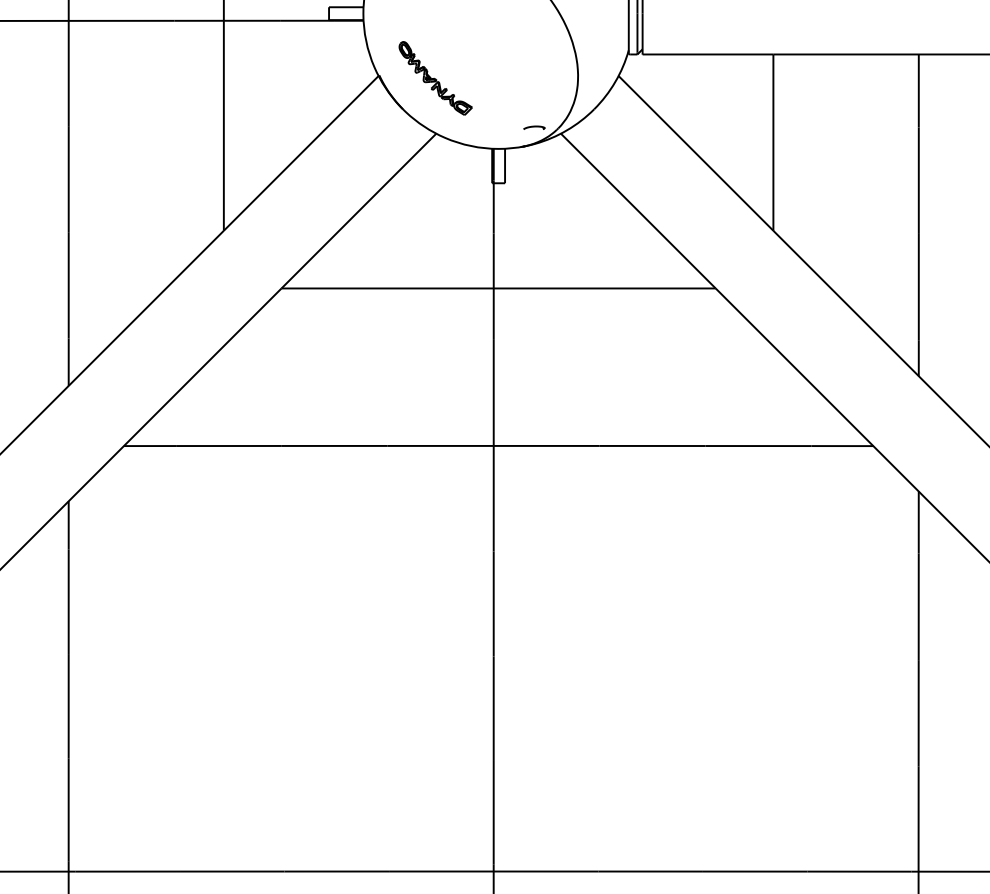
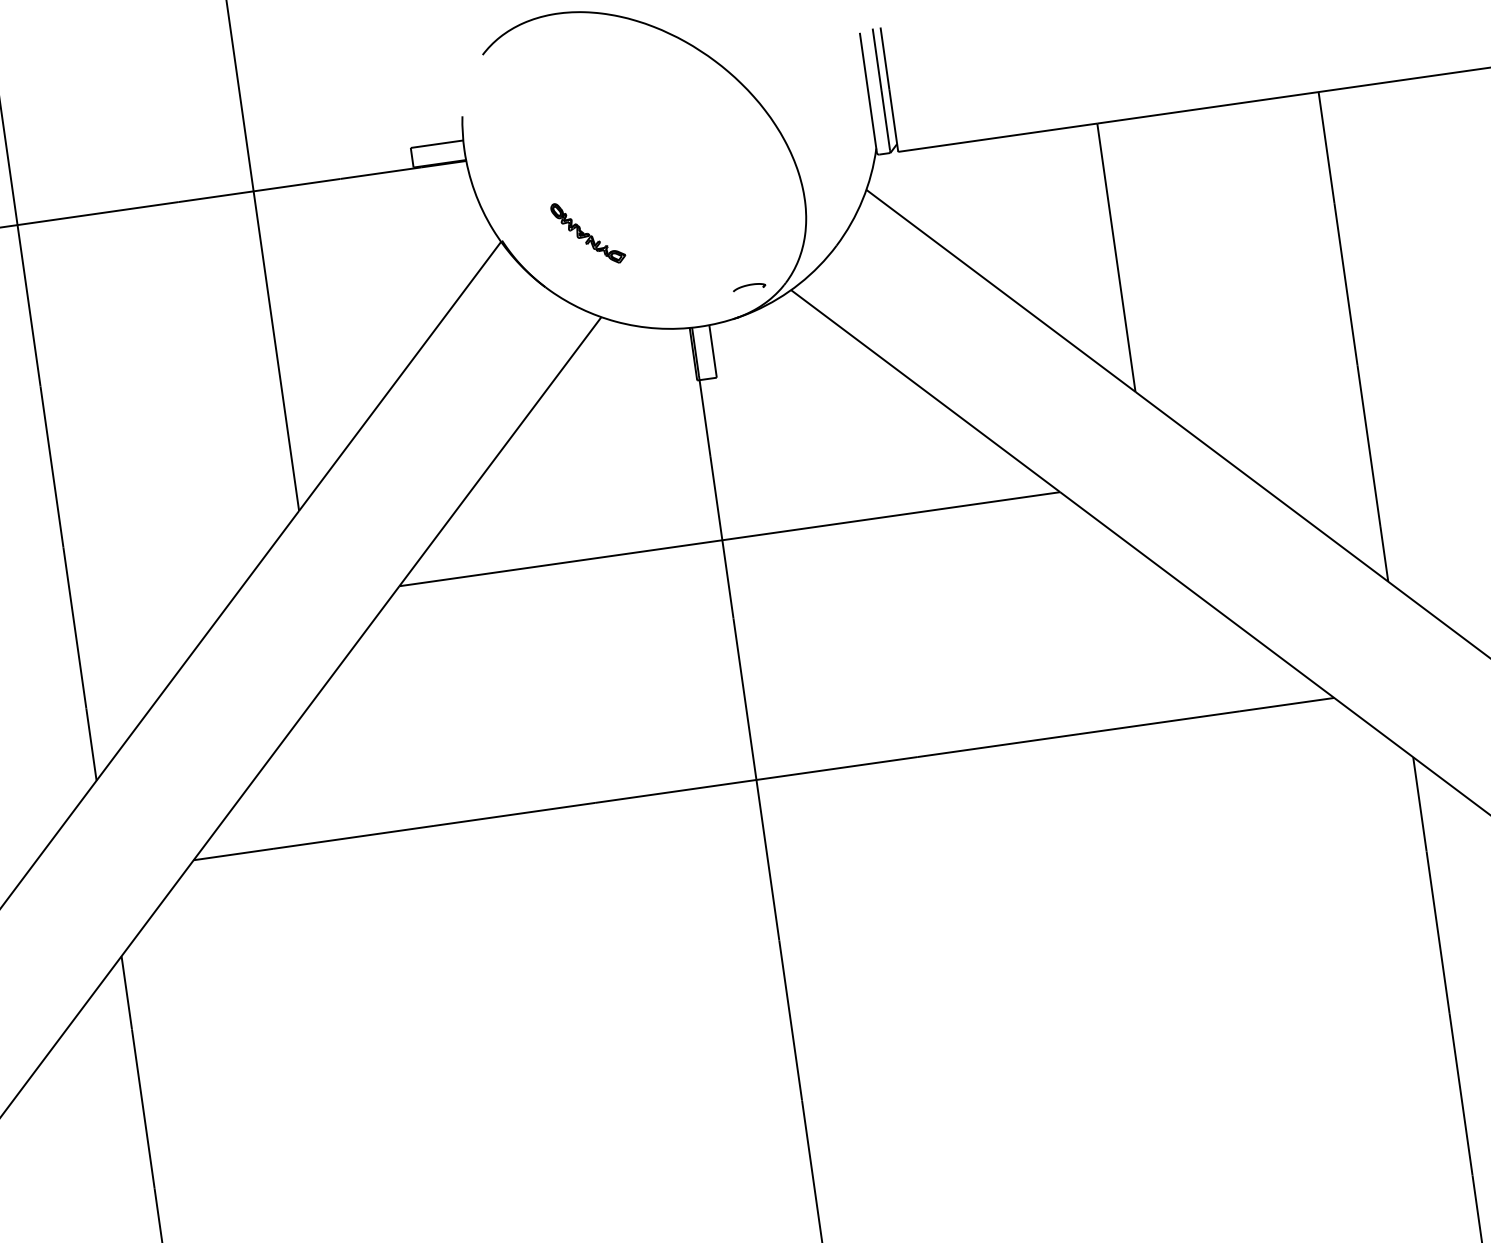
part: (435, 78) -> (588, 233), size x0.6

